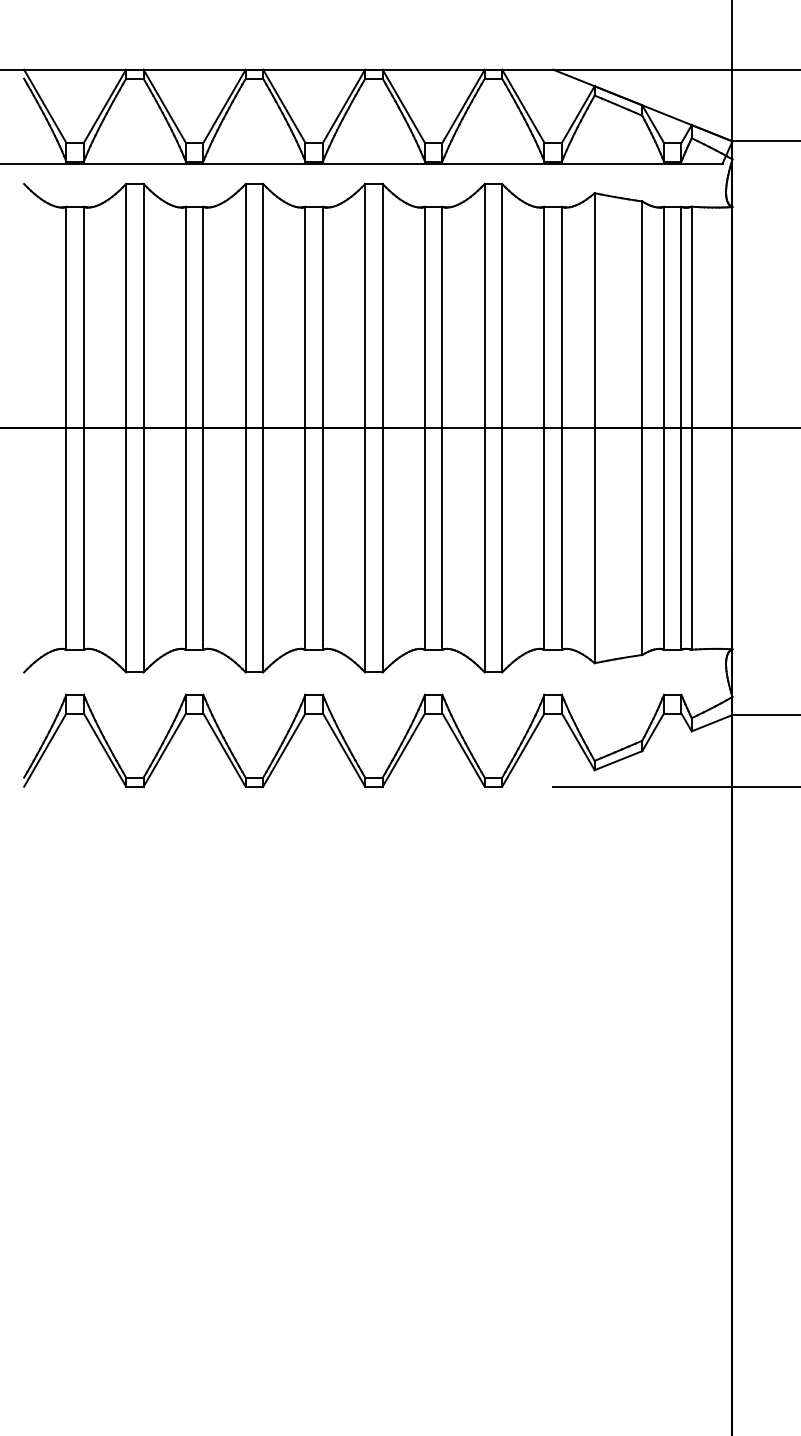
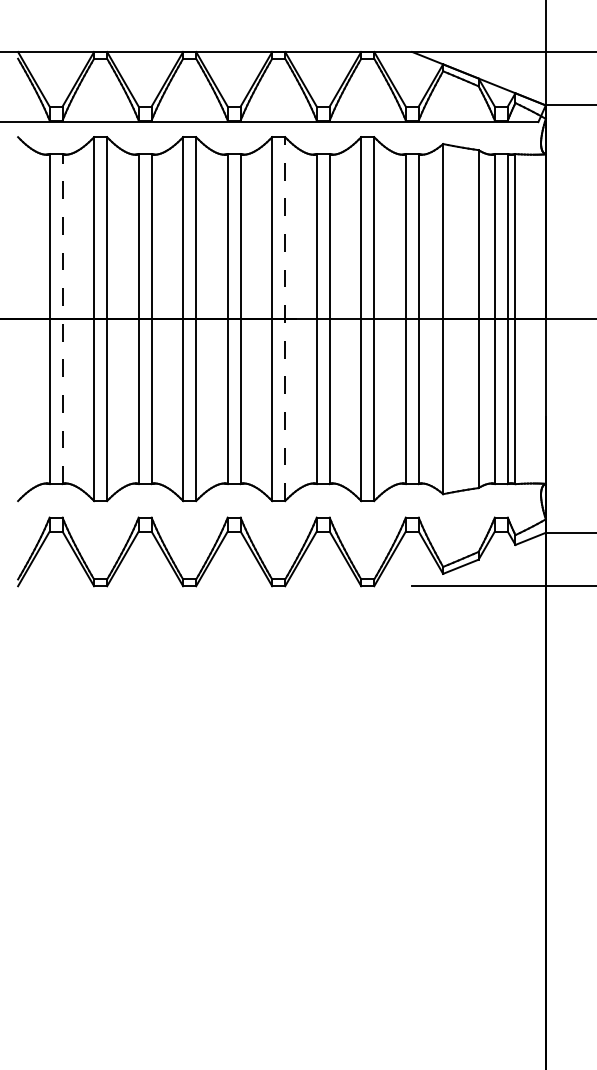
line: (83, 427) -> (62, 318), solid -> dashed
line: (382, 427) -> (285, 318), solid -> dashed

